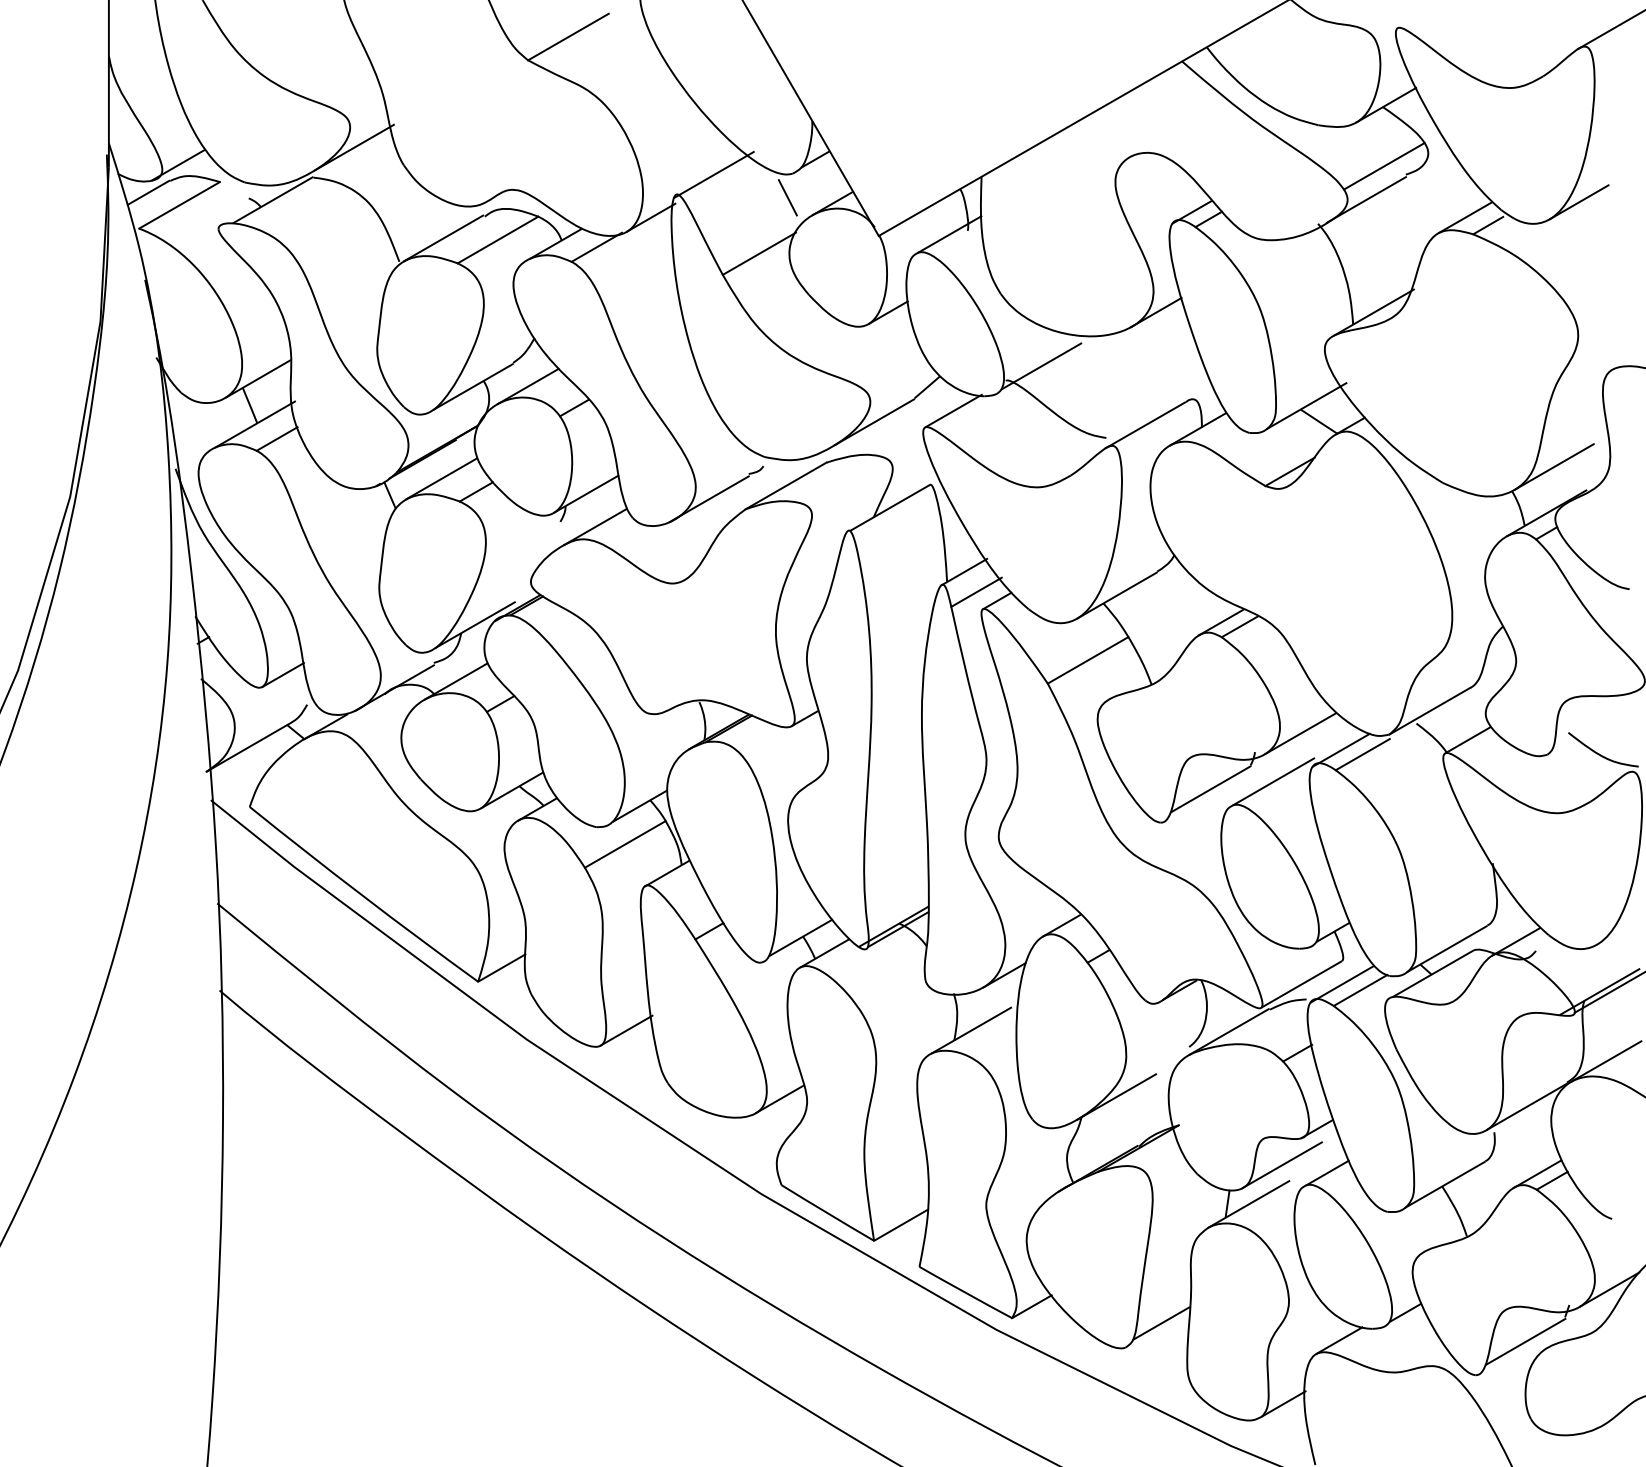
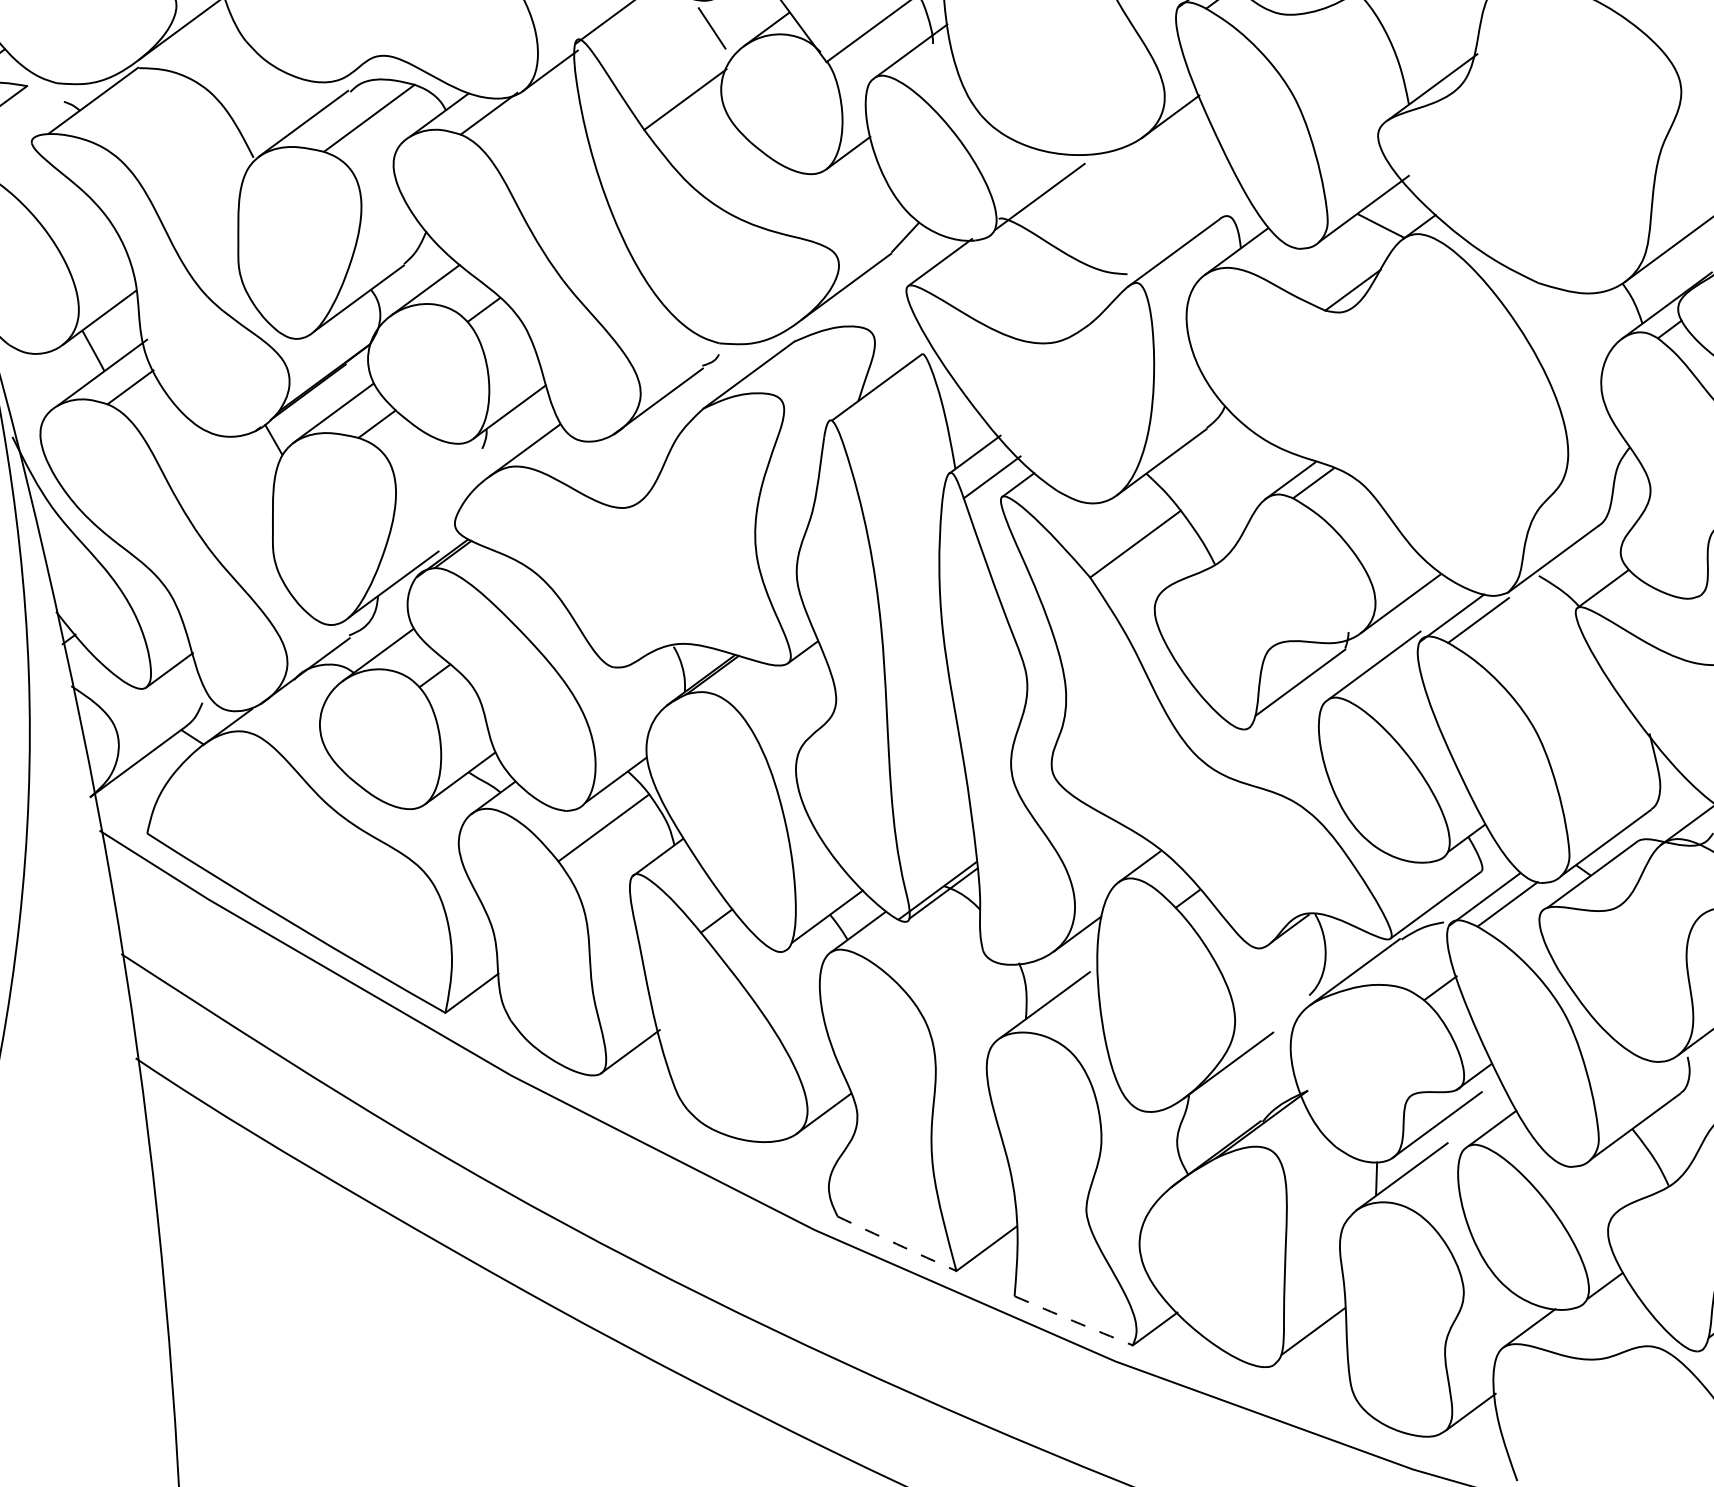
arc: (827, 1213) -> (896, 1244), solid -> dashed
arc: (965, 1292) -> (1073, 1320), solid -> dashed

